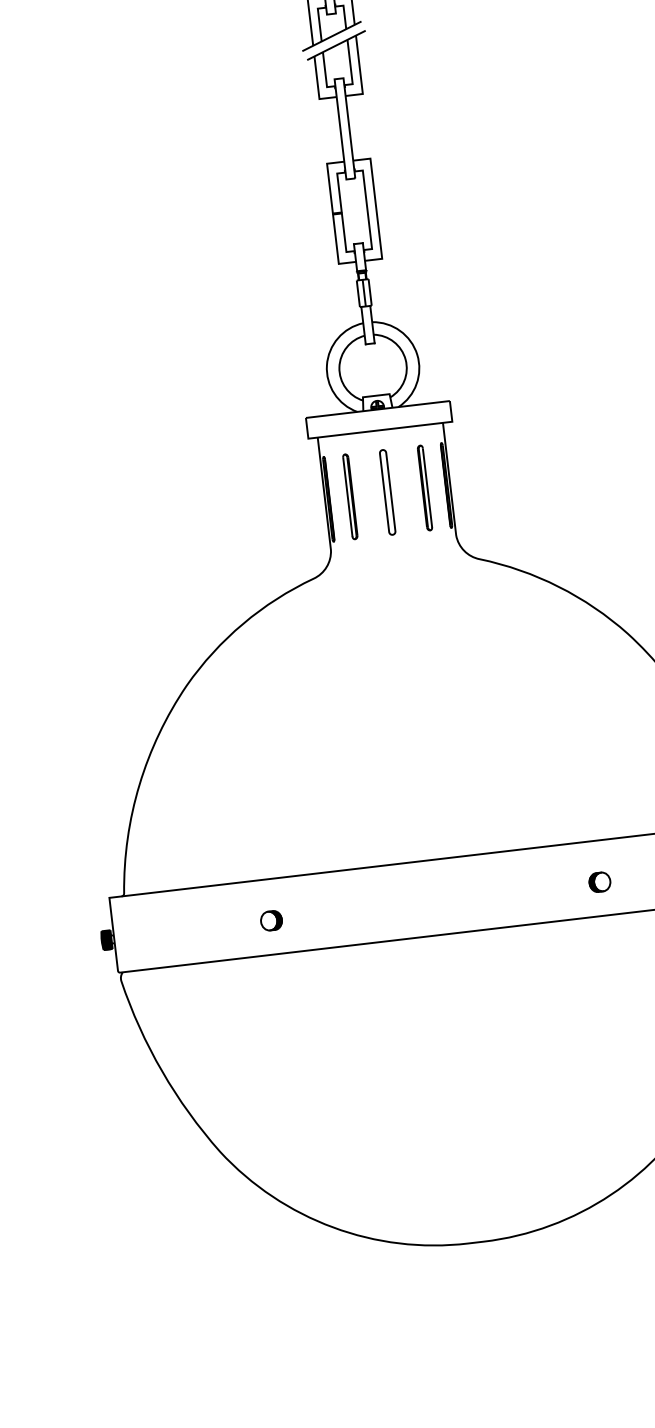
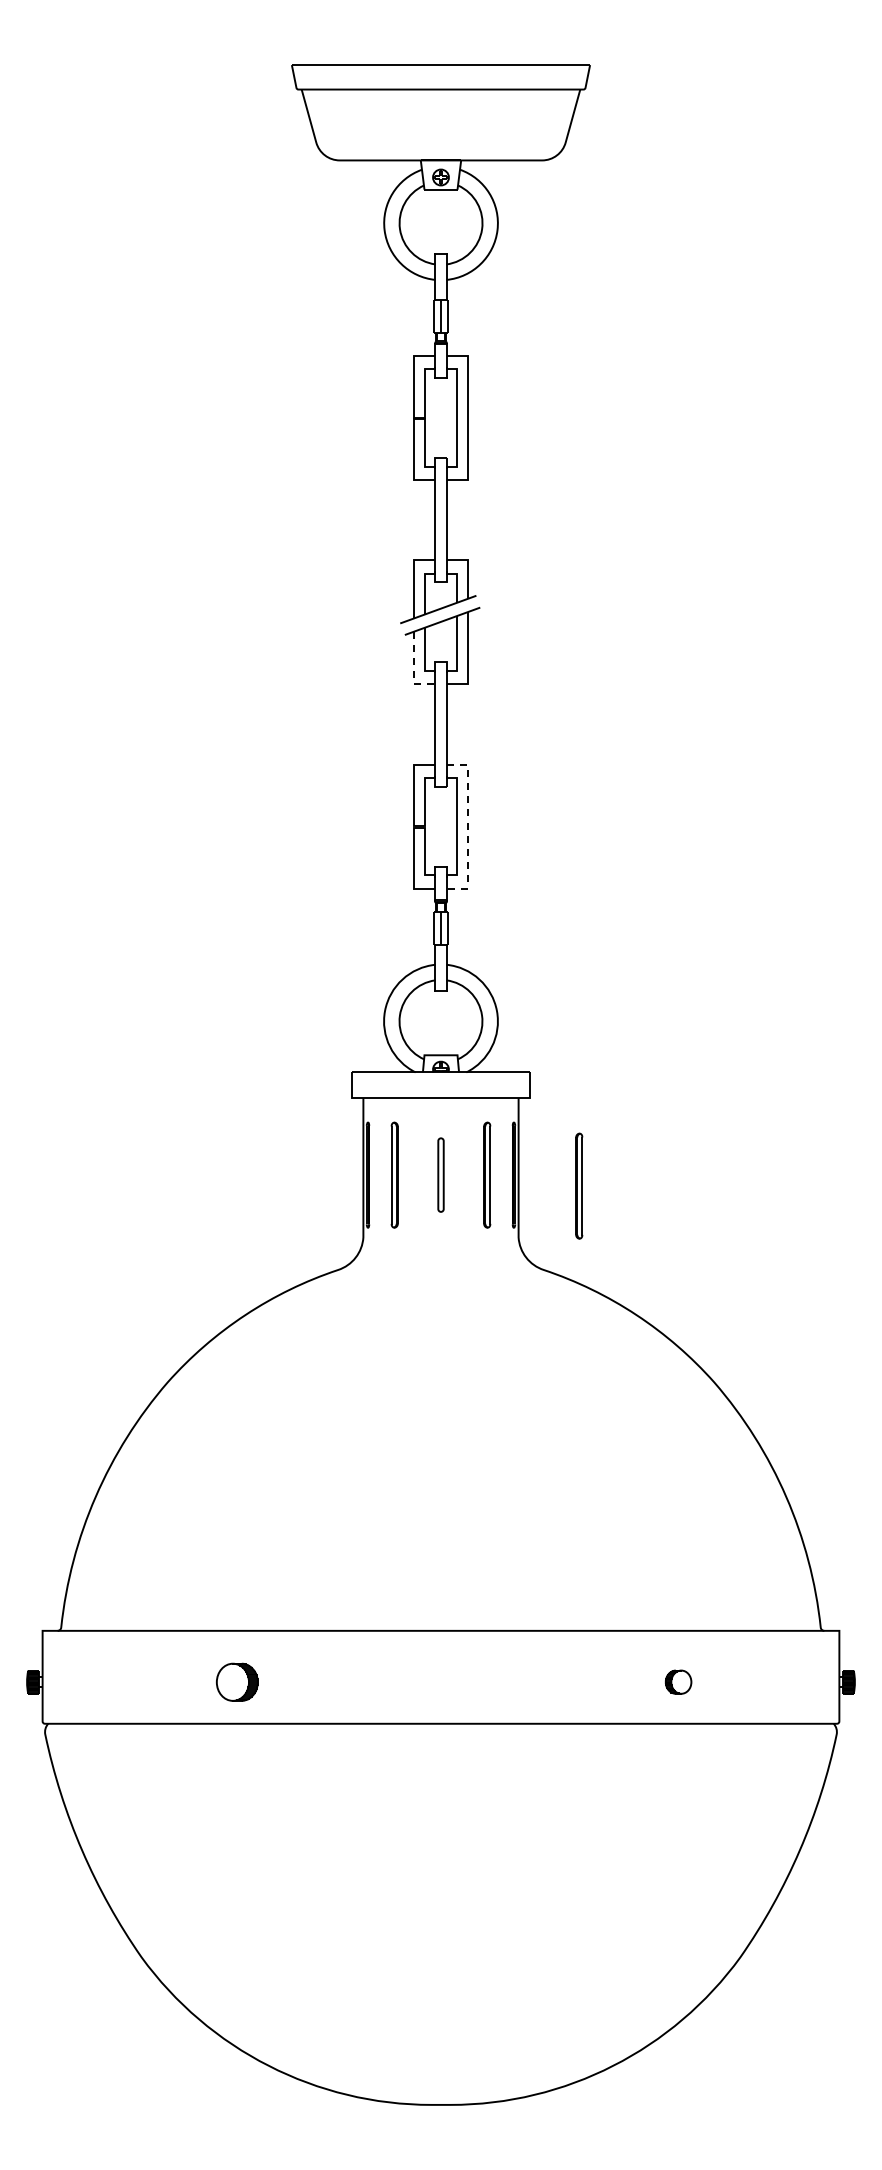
line: (318, 86) -> (414, 669), solid -> dashed
line: (376, 209) -> (467, 827), solid -> dashed
part: (500, 487) -> (579, 1185), added
part: (387, 491) -> (440, 1174), size x0.7
part: (599, 881) -> (678, 1681), moved
part: (271, 920) -> (237, 1681), size x1.6

